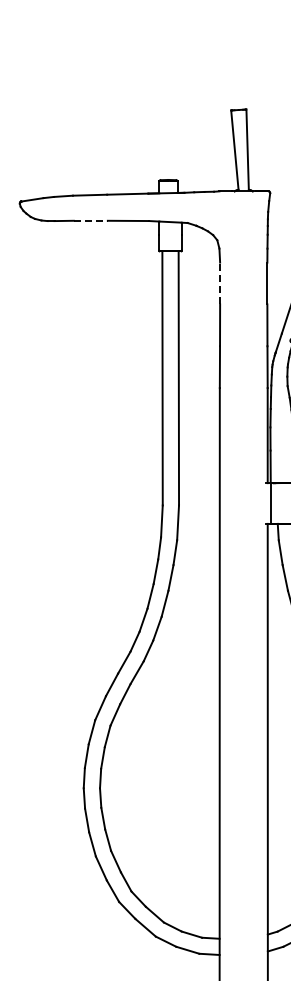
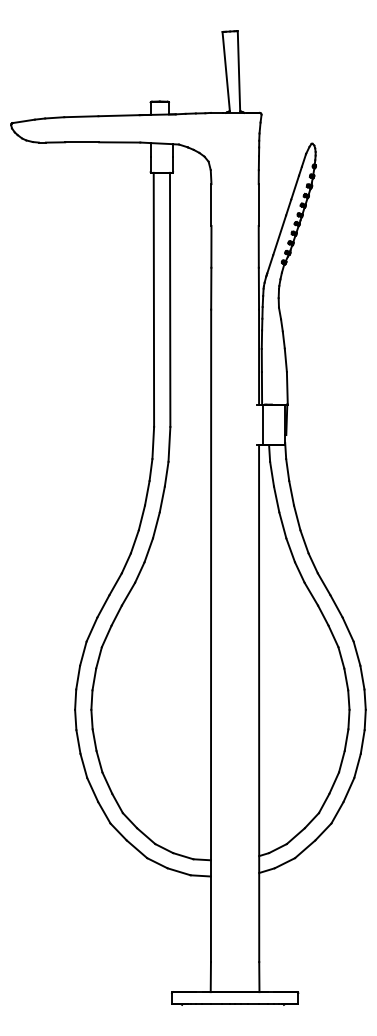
line: (91, 220) -> (82, 142), dashed -> solid
line: (220, 283) -> (211, 205), dashed -> solid

